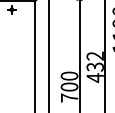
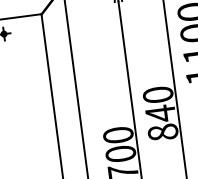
text: (94, 66) -> (159, 112), 432 -> 840

